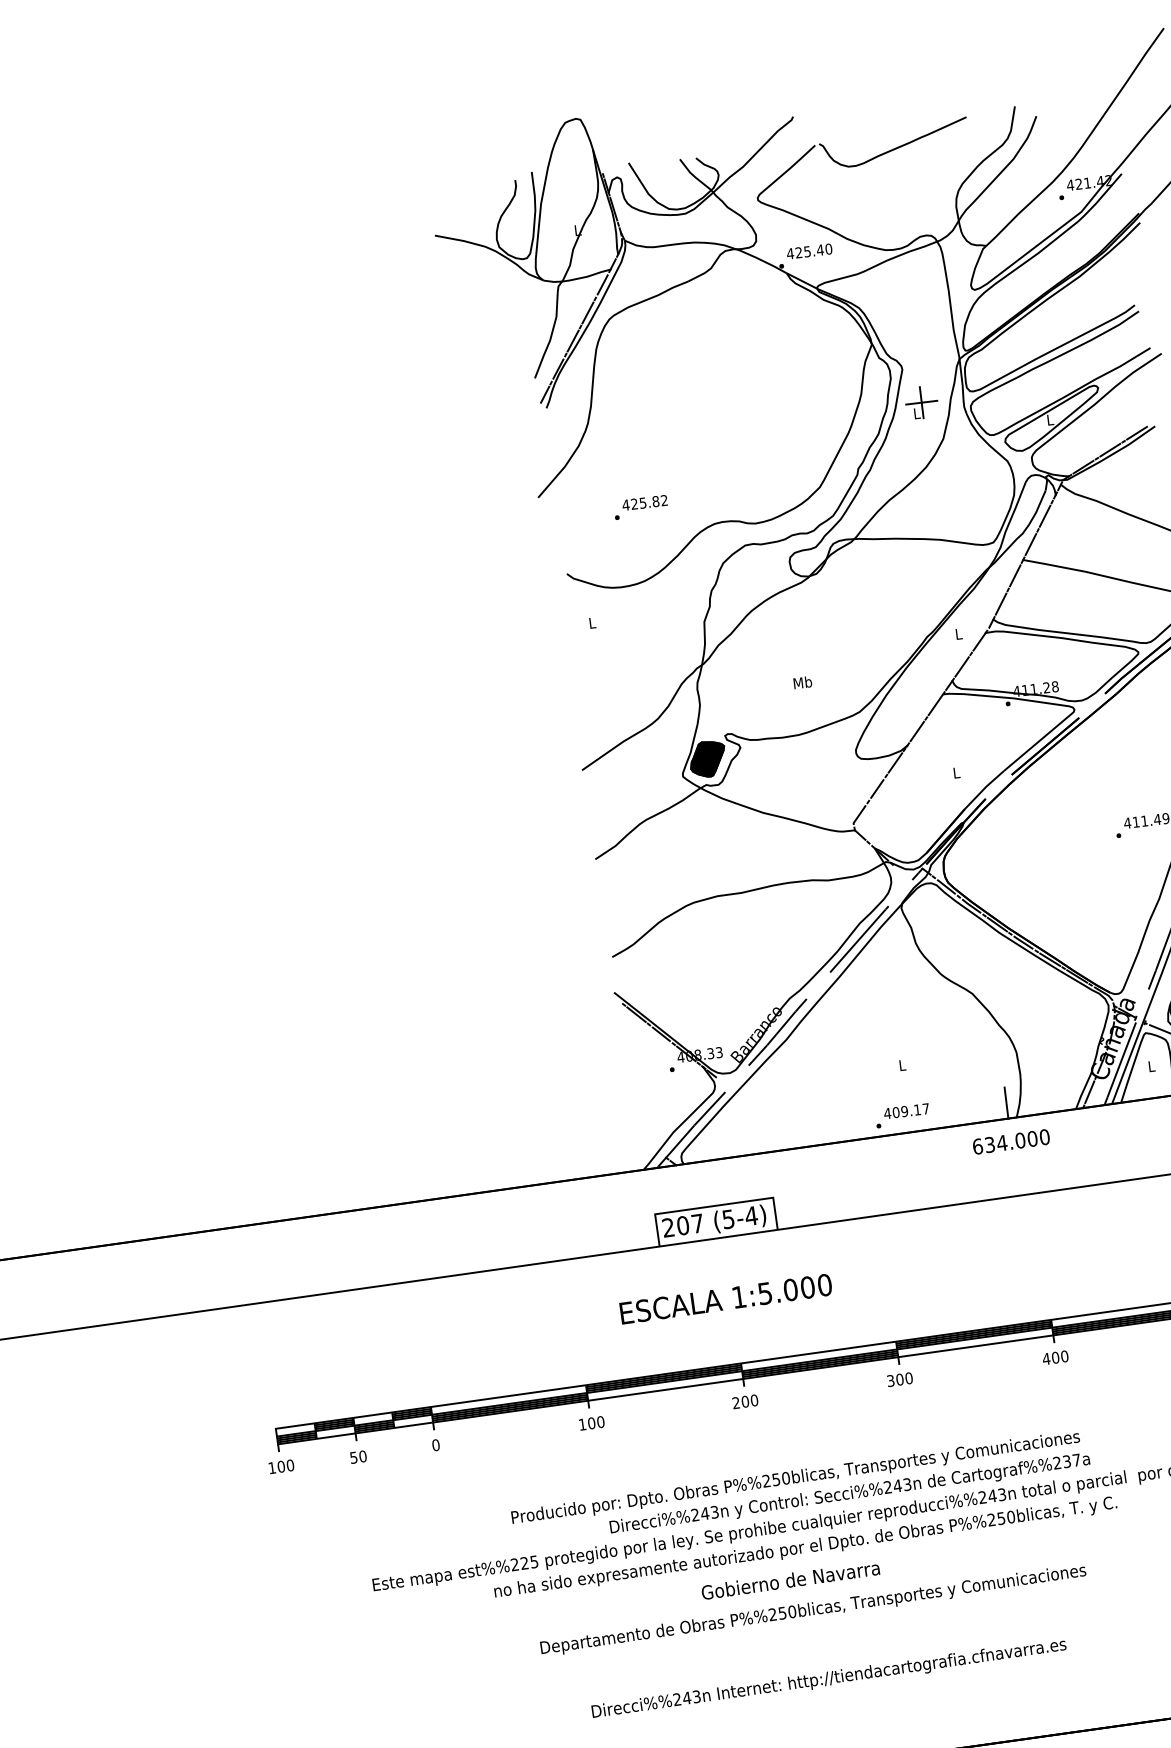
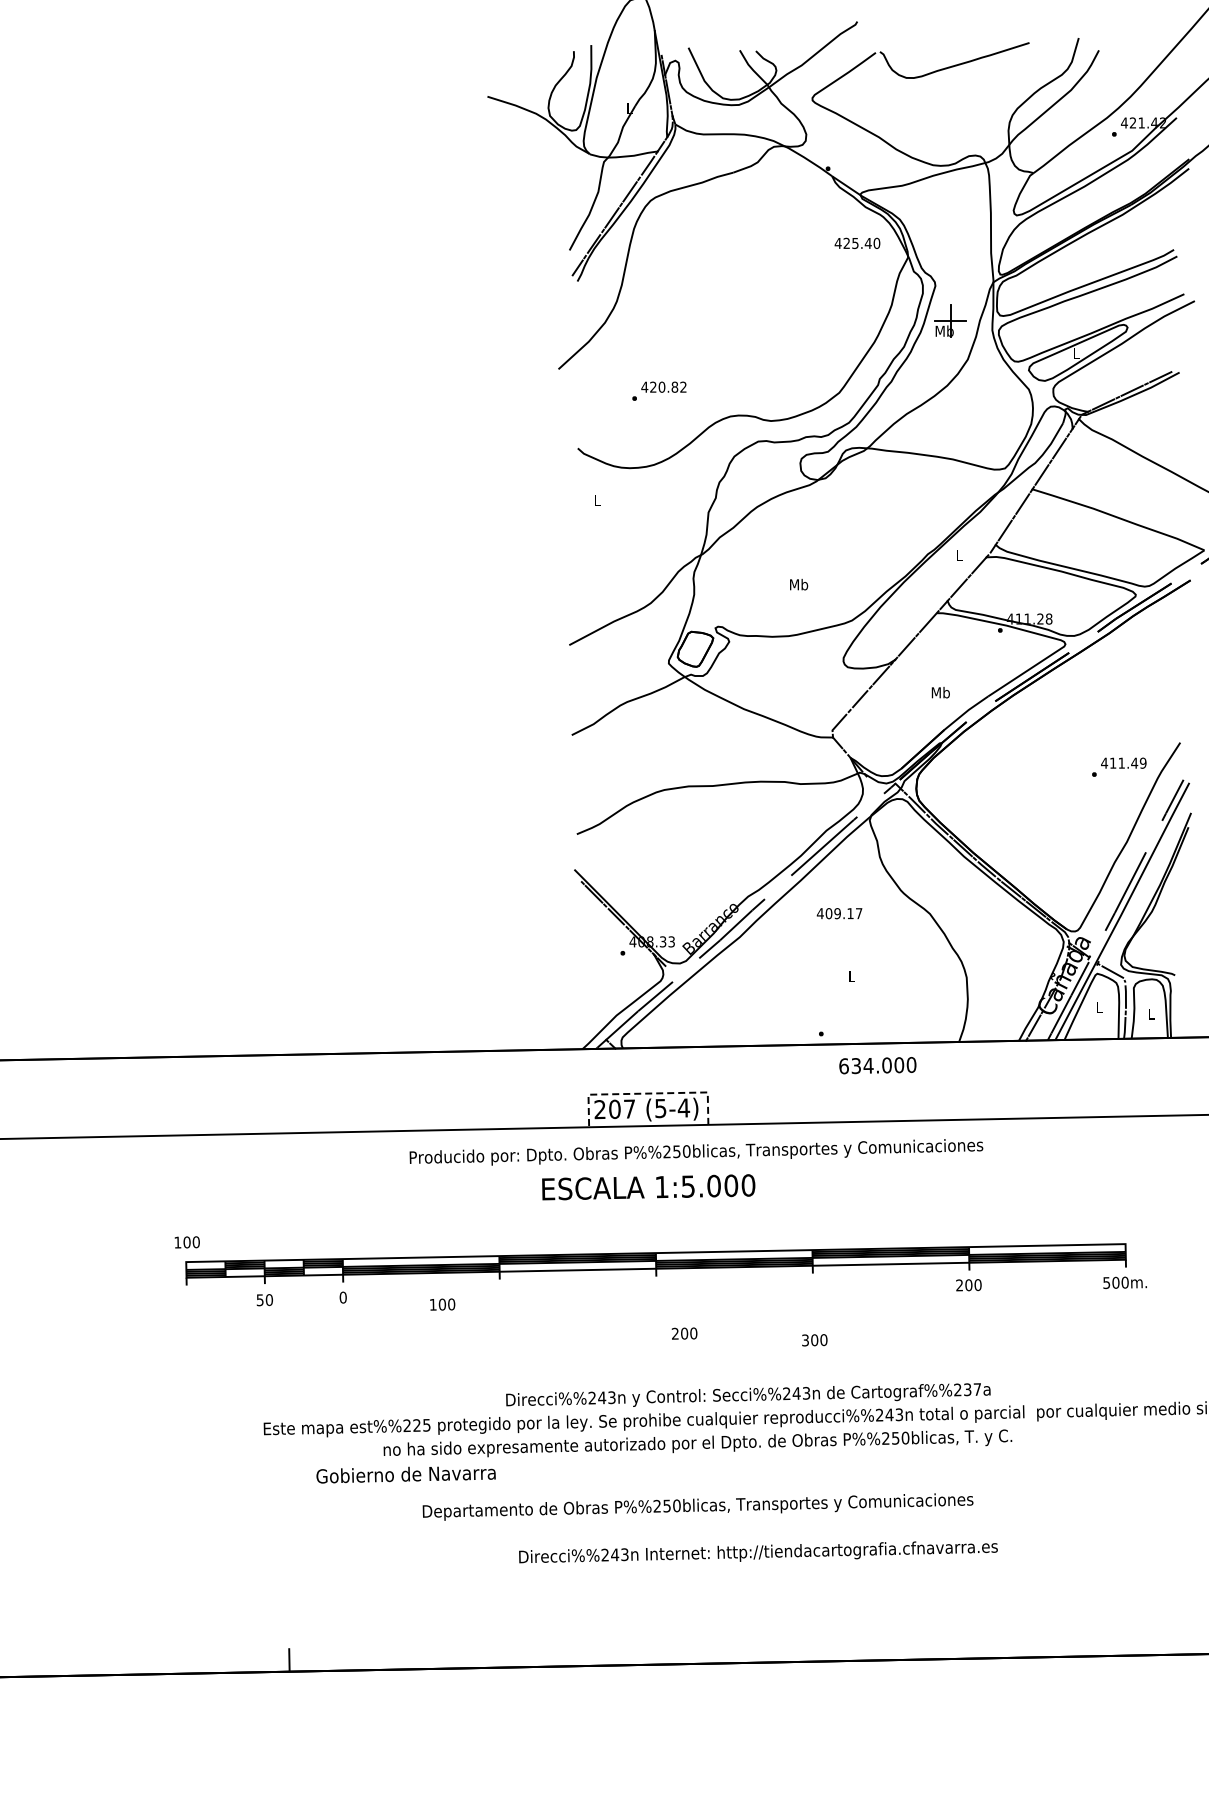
text: (809, 250) -> (857, 242), moved
text: (916, 412) -> (944, 330), L -> Mb
text: (642, 502) -> (661, 386), 425.82 -> 420.82
fill: (707, 758) -> (695, 648), removed
text: (956, 772) -> (940, 692), L -> Mb
line: (1006, 1103) -> (950, 1026), removed
text: (906, 1111) -> (839, 913), moved
text: (1010, 1141) -> (877, 1065), moved
line: (714, 1205) -> (648, 1093), solid -> dashed
text: (1046, 1359) -> (959, 1285), 400 -> 200
text: (899, 1379) -> (814, 1340), moved
text: (745, 1401) -> (684, 1333), moved
text: (591, 1423) -> (442, 1304), moved
text: (280, 1466) -> (186, 1242), moved
text: (795, 1478) -> (696, 1152), moved
text: (790, 1580) -> (405, 1474), moved
text: (829, 1678) -> (758, 1552), moved

